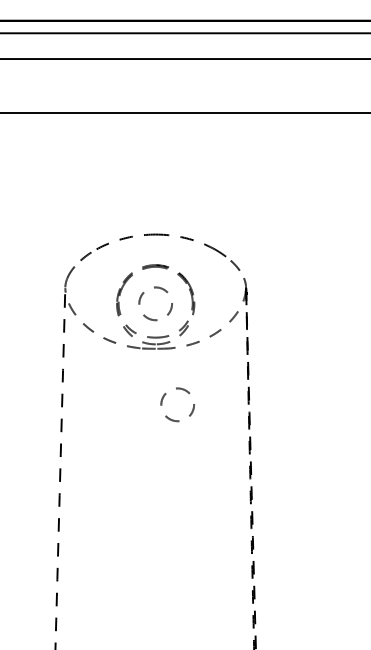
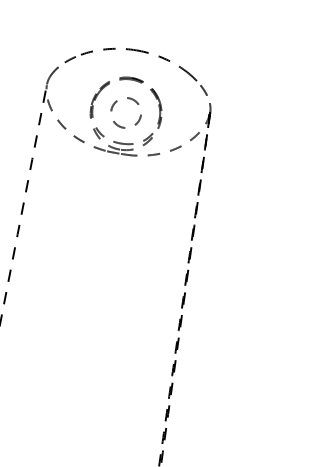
part: (164, 397) -> (119, 198), removed

